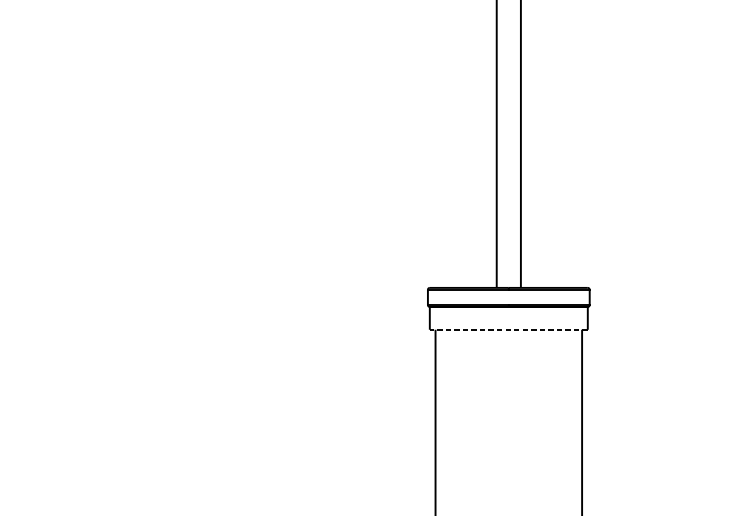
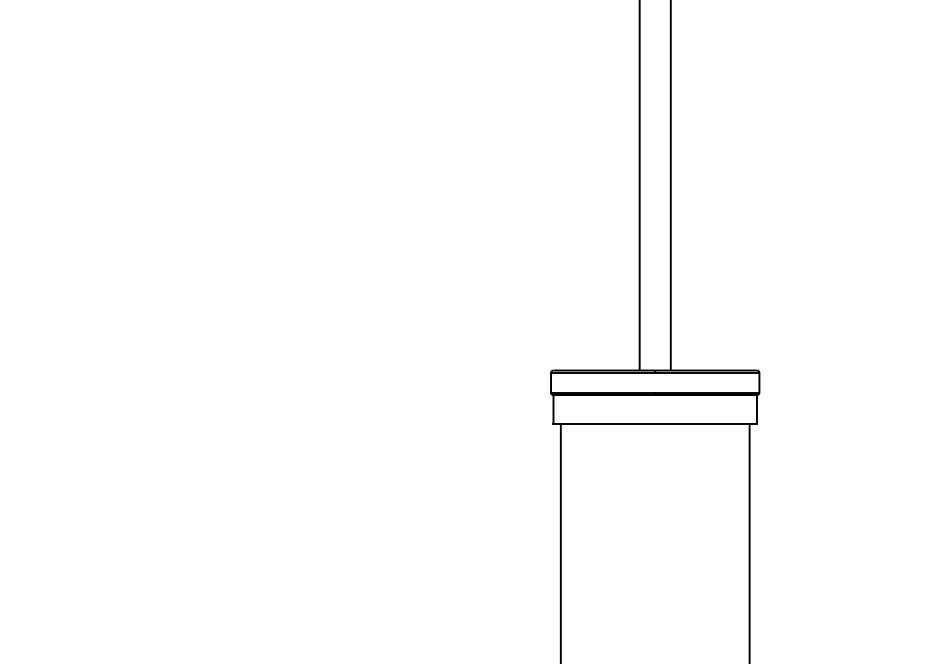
line: (509, 329) -> (655, 424), dashed -> solid

